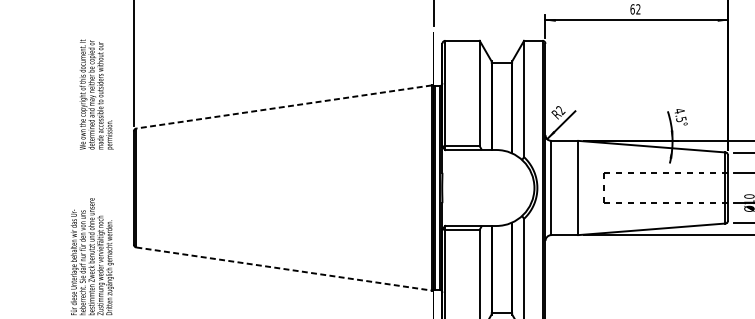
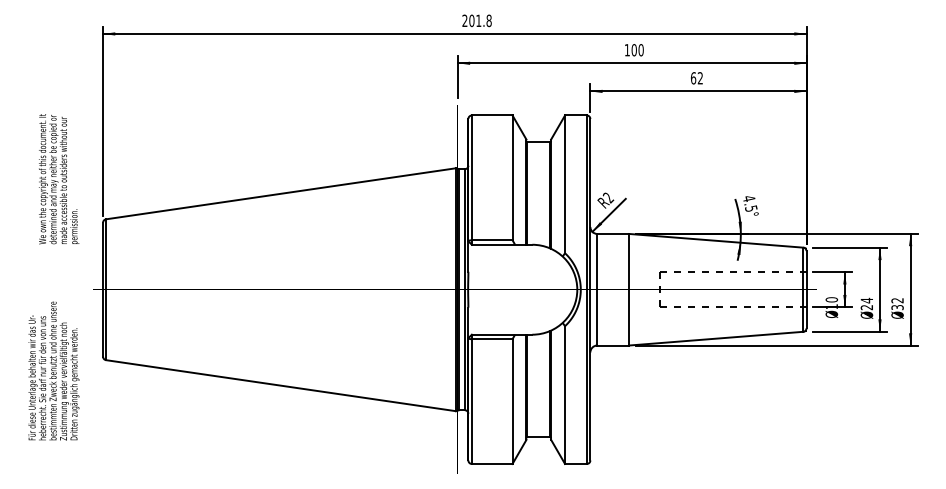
line: (283, 106) -> (280, 193), dashed -> solid
line: (283, 268) -> (280, 385), dashed -> solid

